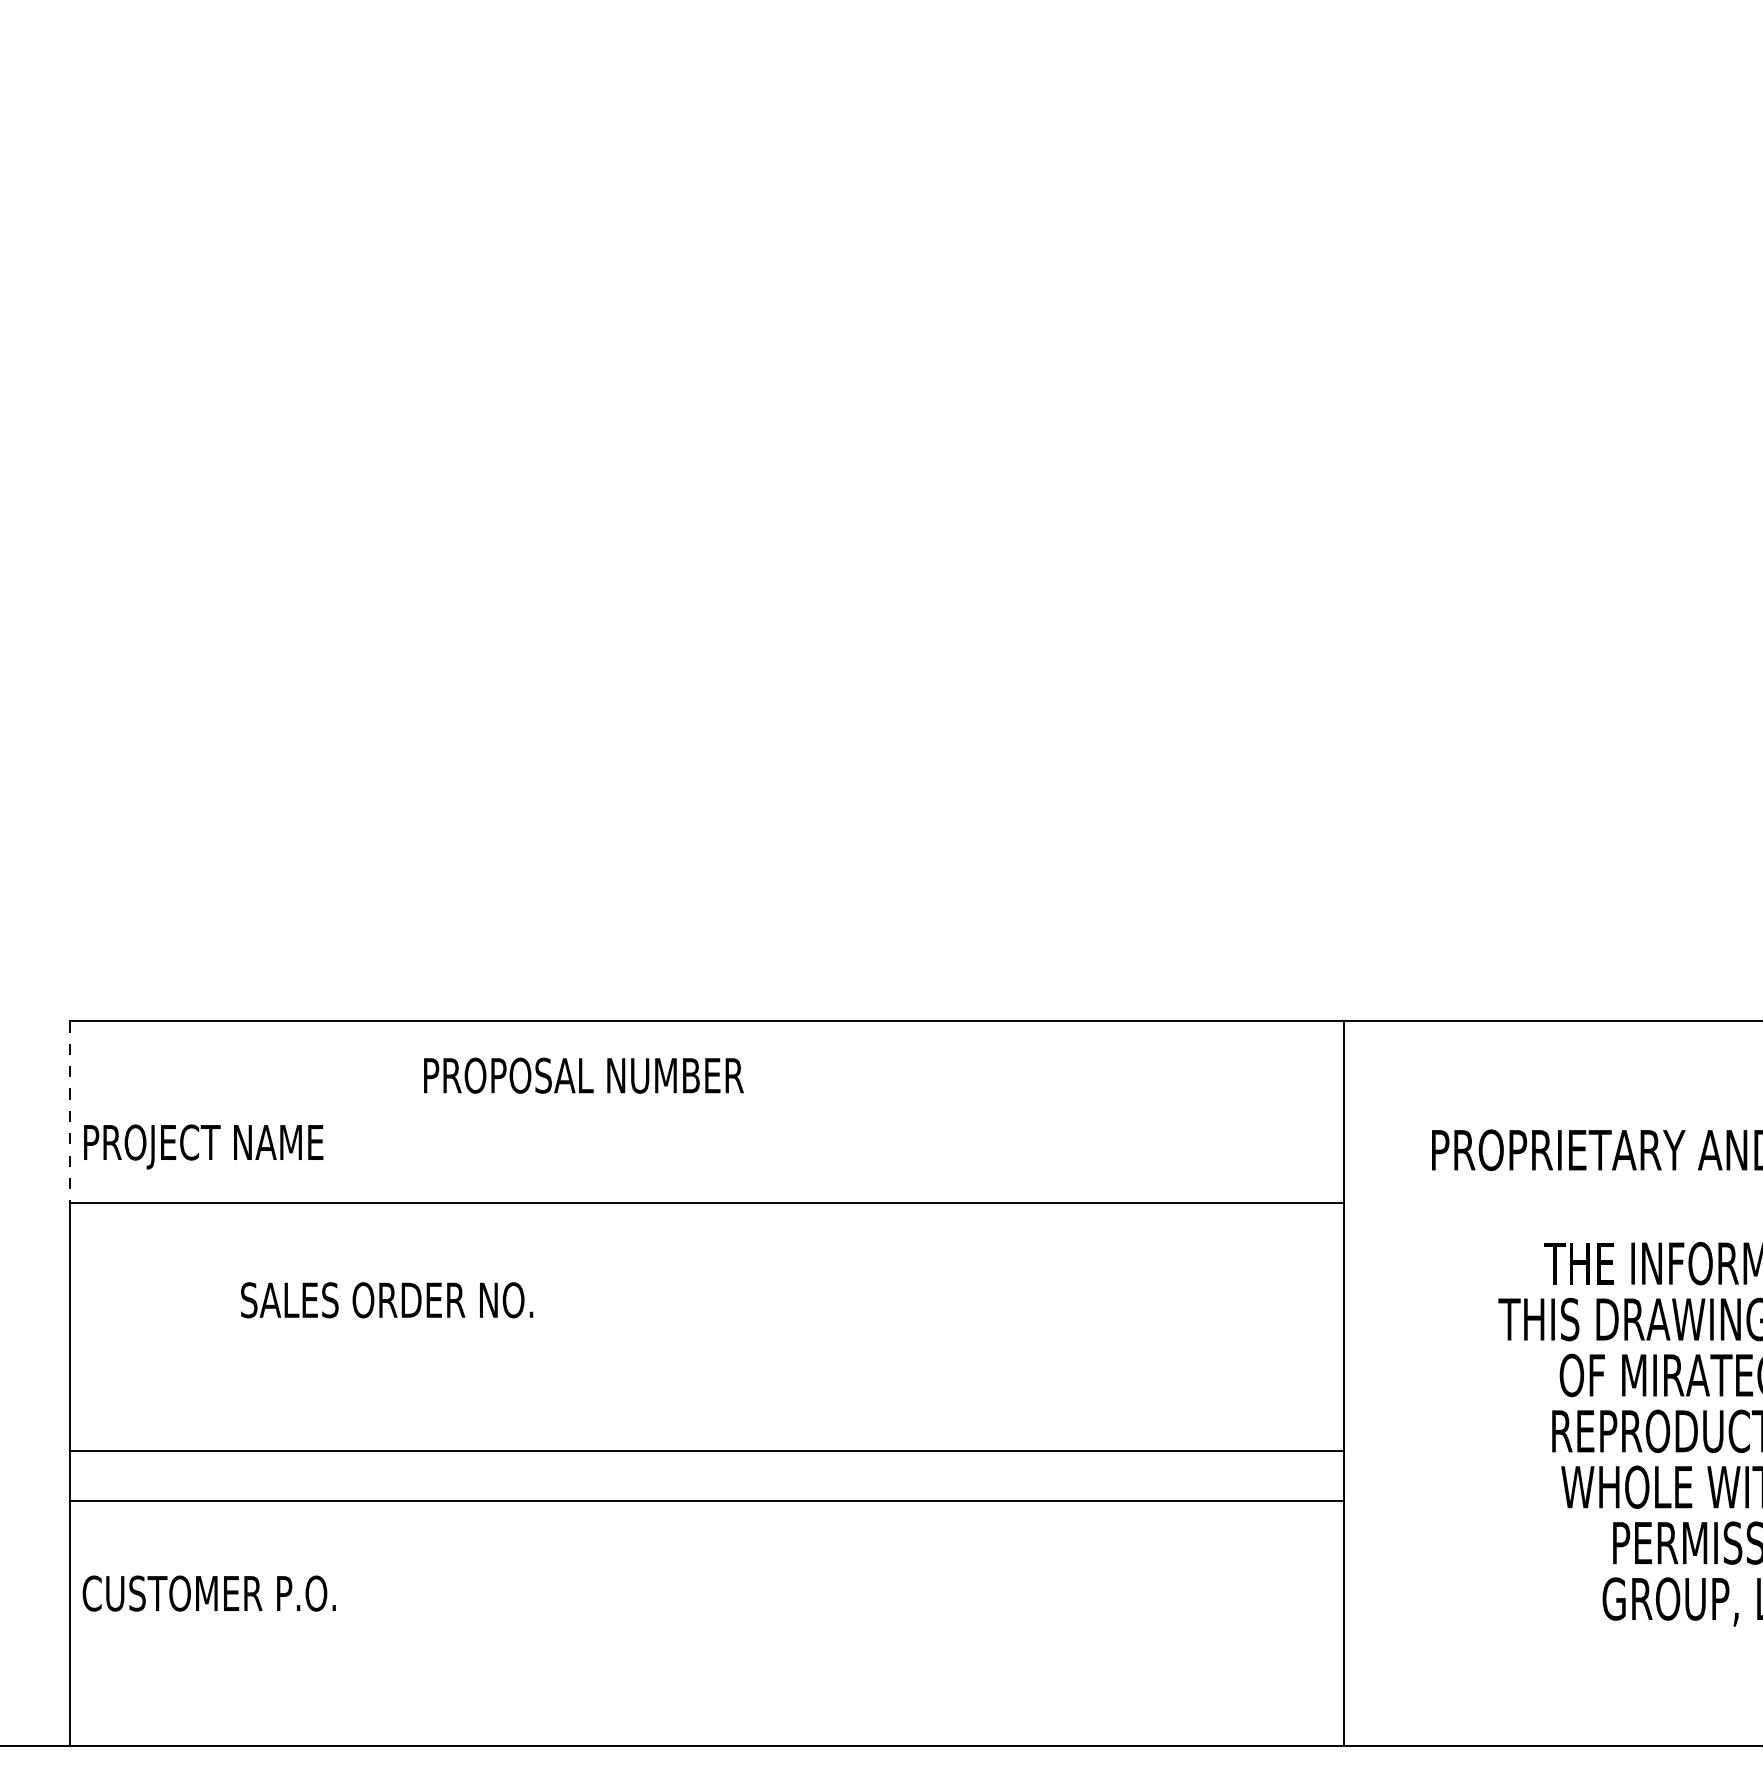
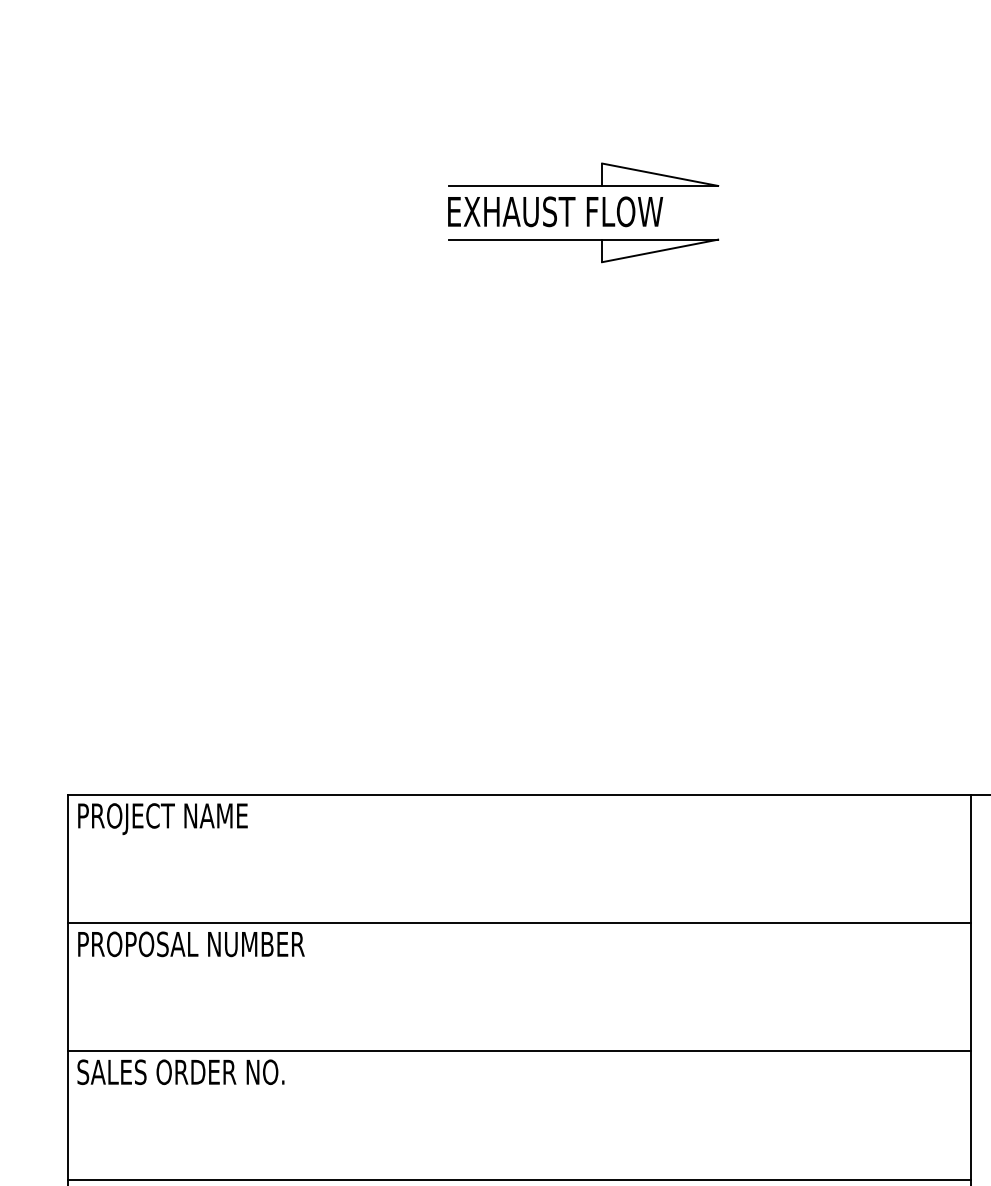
part: (797, 199) -> (583, 212), added
text: (583, 1075) -> (191, 944), moved
line: (69, 1111) -> (67, 858), dashed -> solid
text: (203, 1146) -> (162, 818), moved
text: (387, 1300) -> (181, 1072), moved
line: (706, 1450) -> (519, 1051), moved
line: (706, 1500) -> (519, 1179), moved

